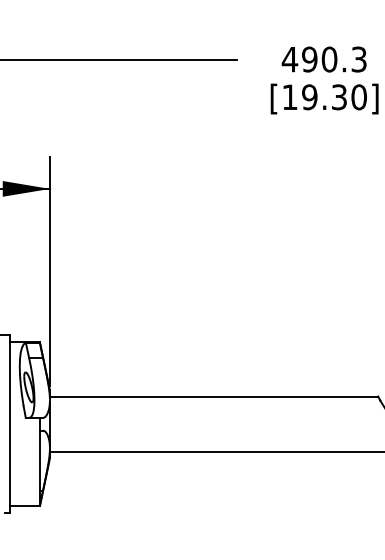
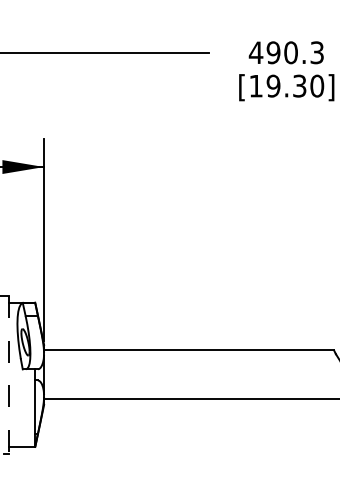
line: (9, 423) -> (8, 374), solid -> dashed

